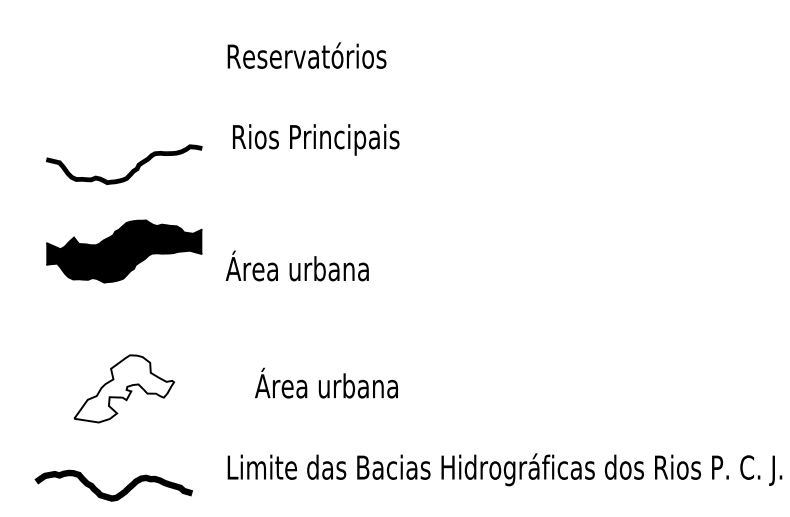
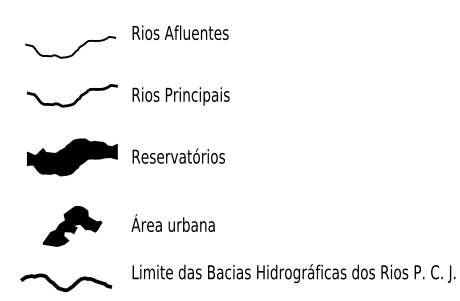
text: (316, 55) -> (184, 32), Reservatórios -> Rios Afluentes
curve: (127, 88) -> (74, 51), added
text: (315, 140) -> (180, 96), moved
part: (122, 251) -> (71, 157), moved
text: (304, 265) -> (177, 154), Área urbana -> Reservatórios
text: (325, 382) -> (172, 222), moved
fill: (124, 389) -> (72, 226), added

